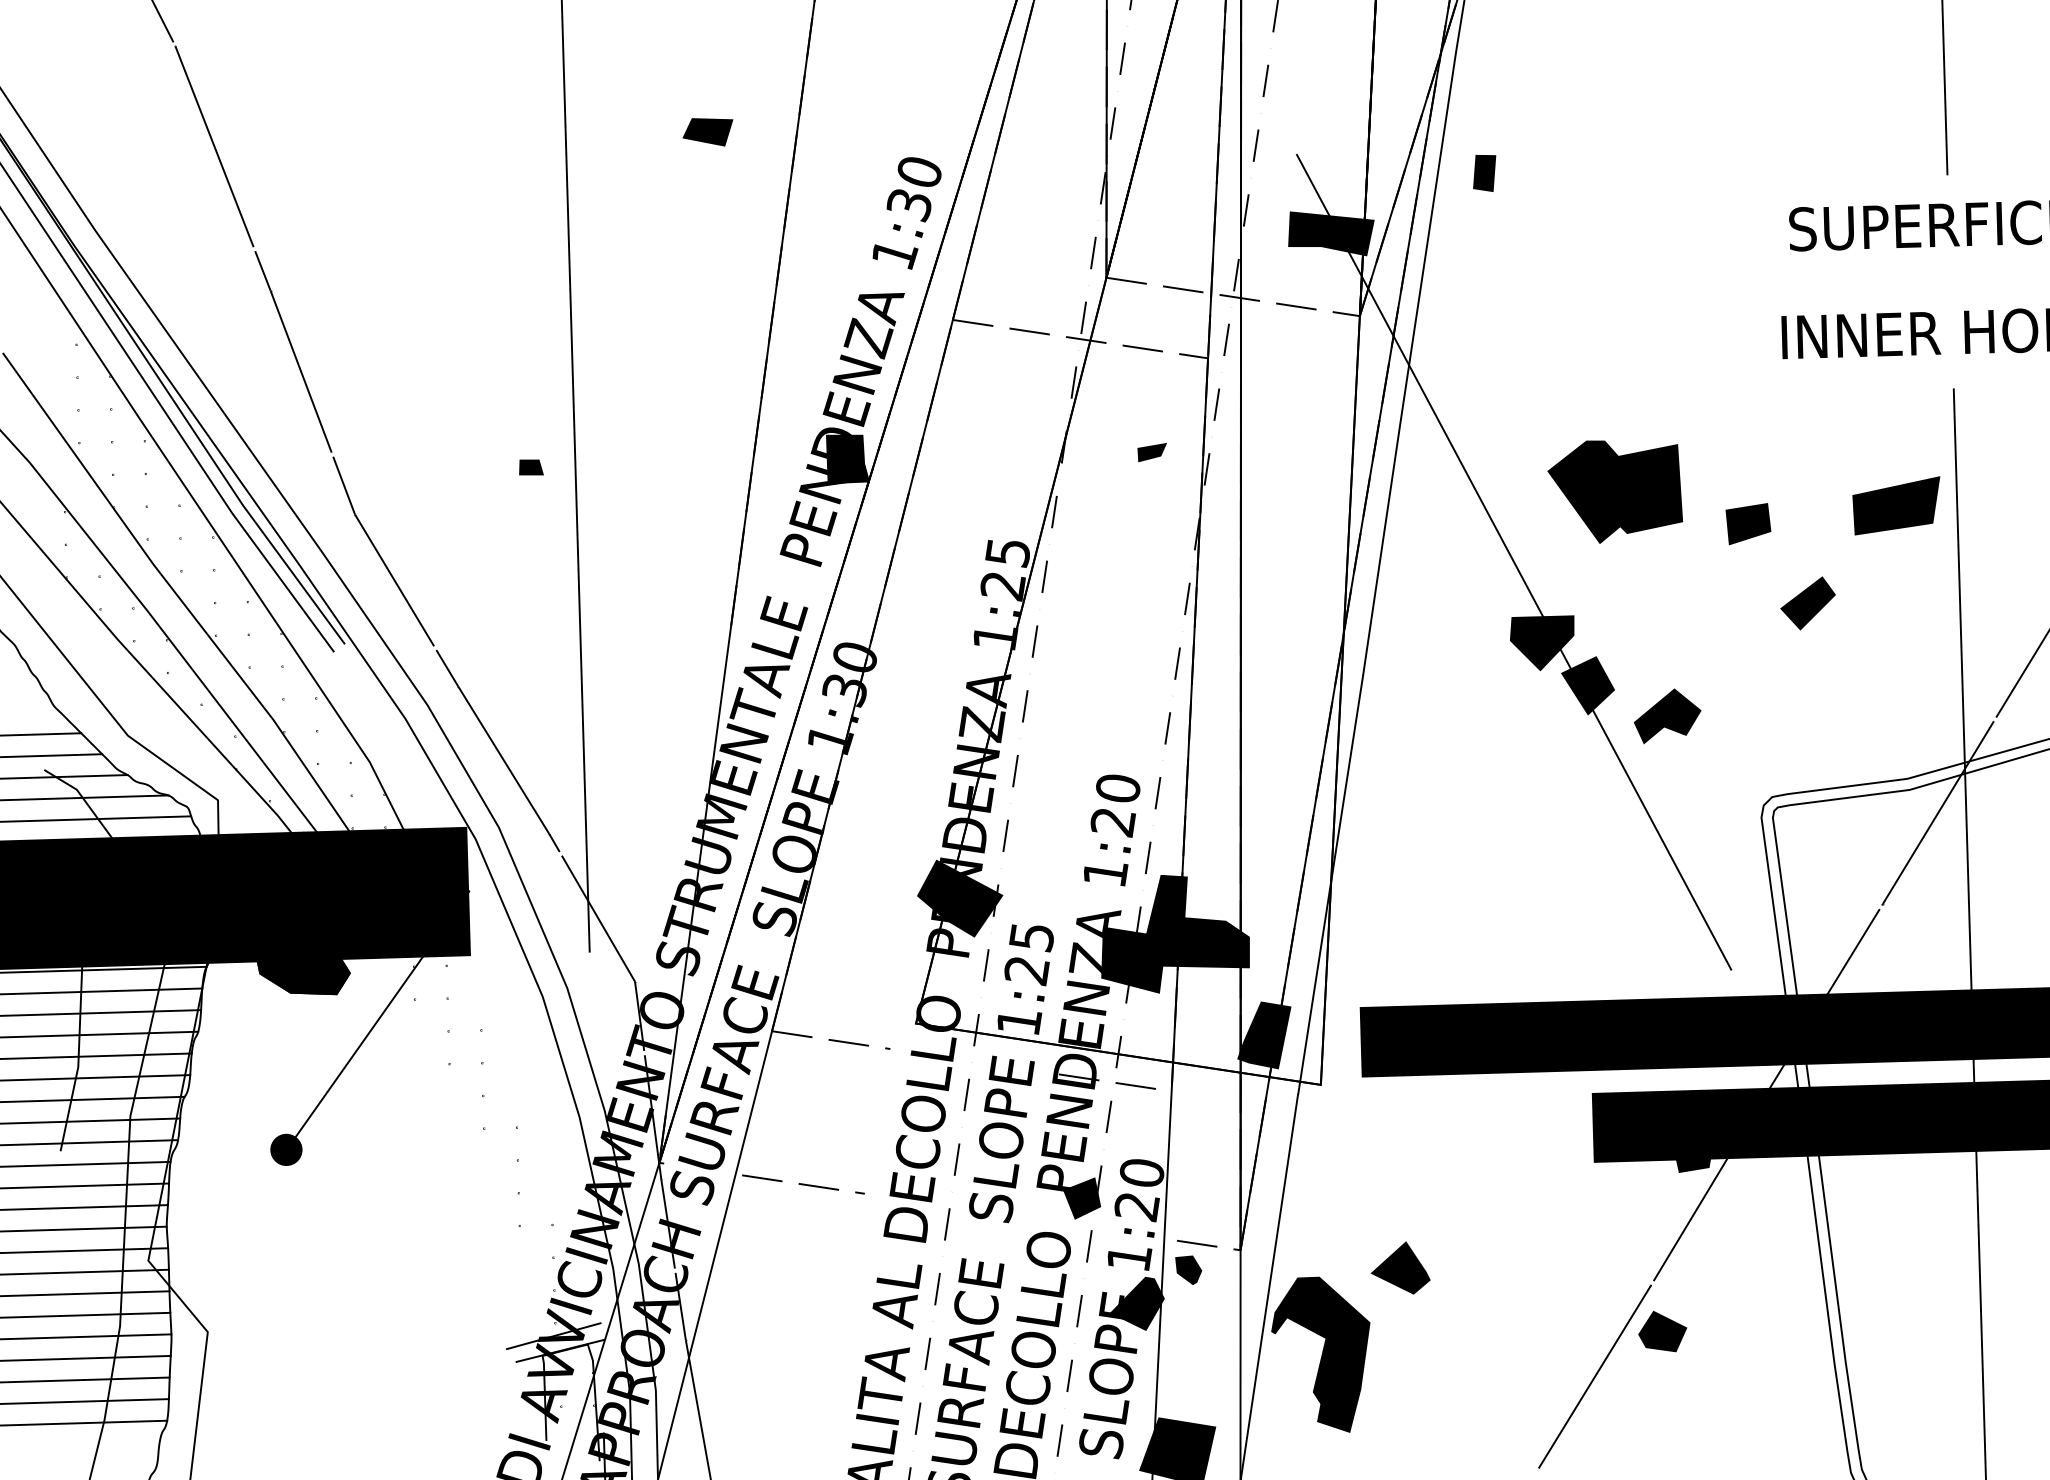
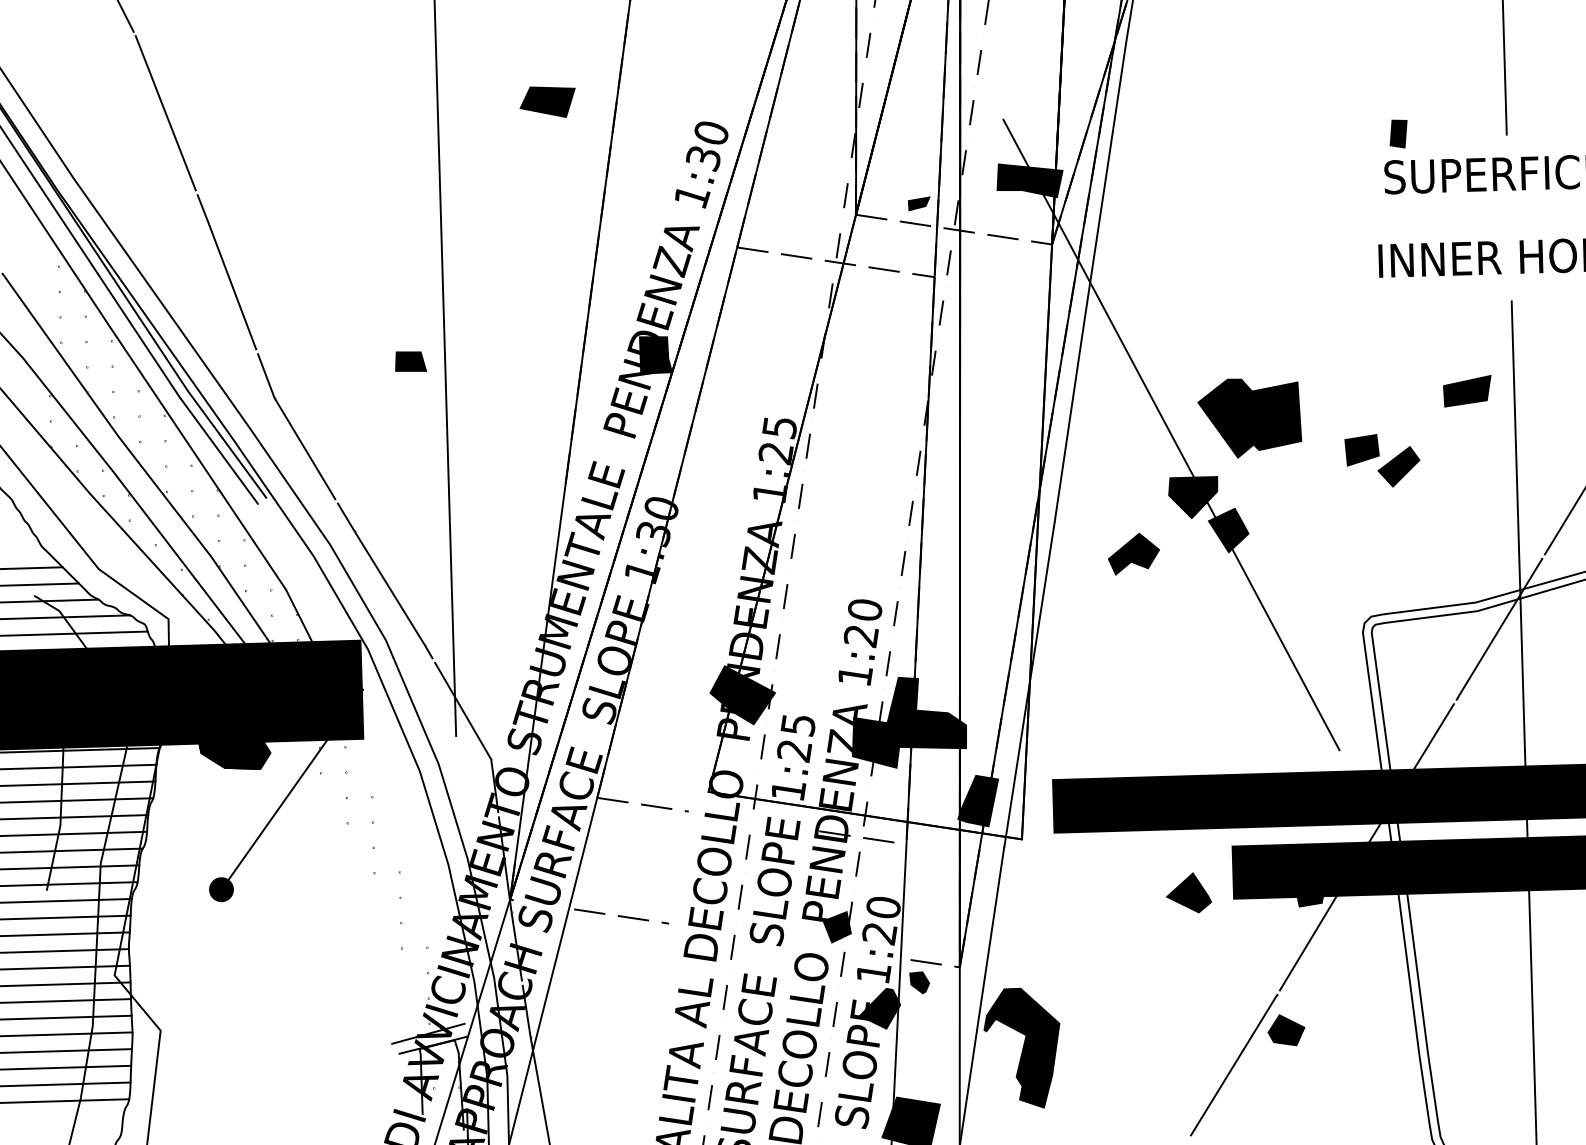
part: (707, 132) -> (547, 102), size x1.43
part: (1484, 172) -> (1398, 133), moved
part: (1151, 452) -> (918, 203), moved
part: (531, 467) -> (411, 361), size x1.67
part: (1615, 491) -> (1249, 418), moved
part: (1896, 505) -> (1467, 391), size x0.71
part: (1748, 524) -> (1362, 450), moved
part: (1667, 715) -> (1133, 553), moved
part: (1400, 1267) -> (1188, 892), moved

